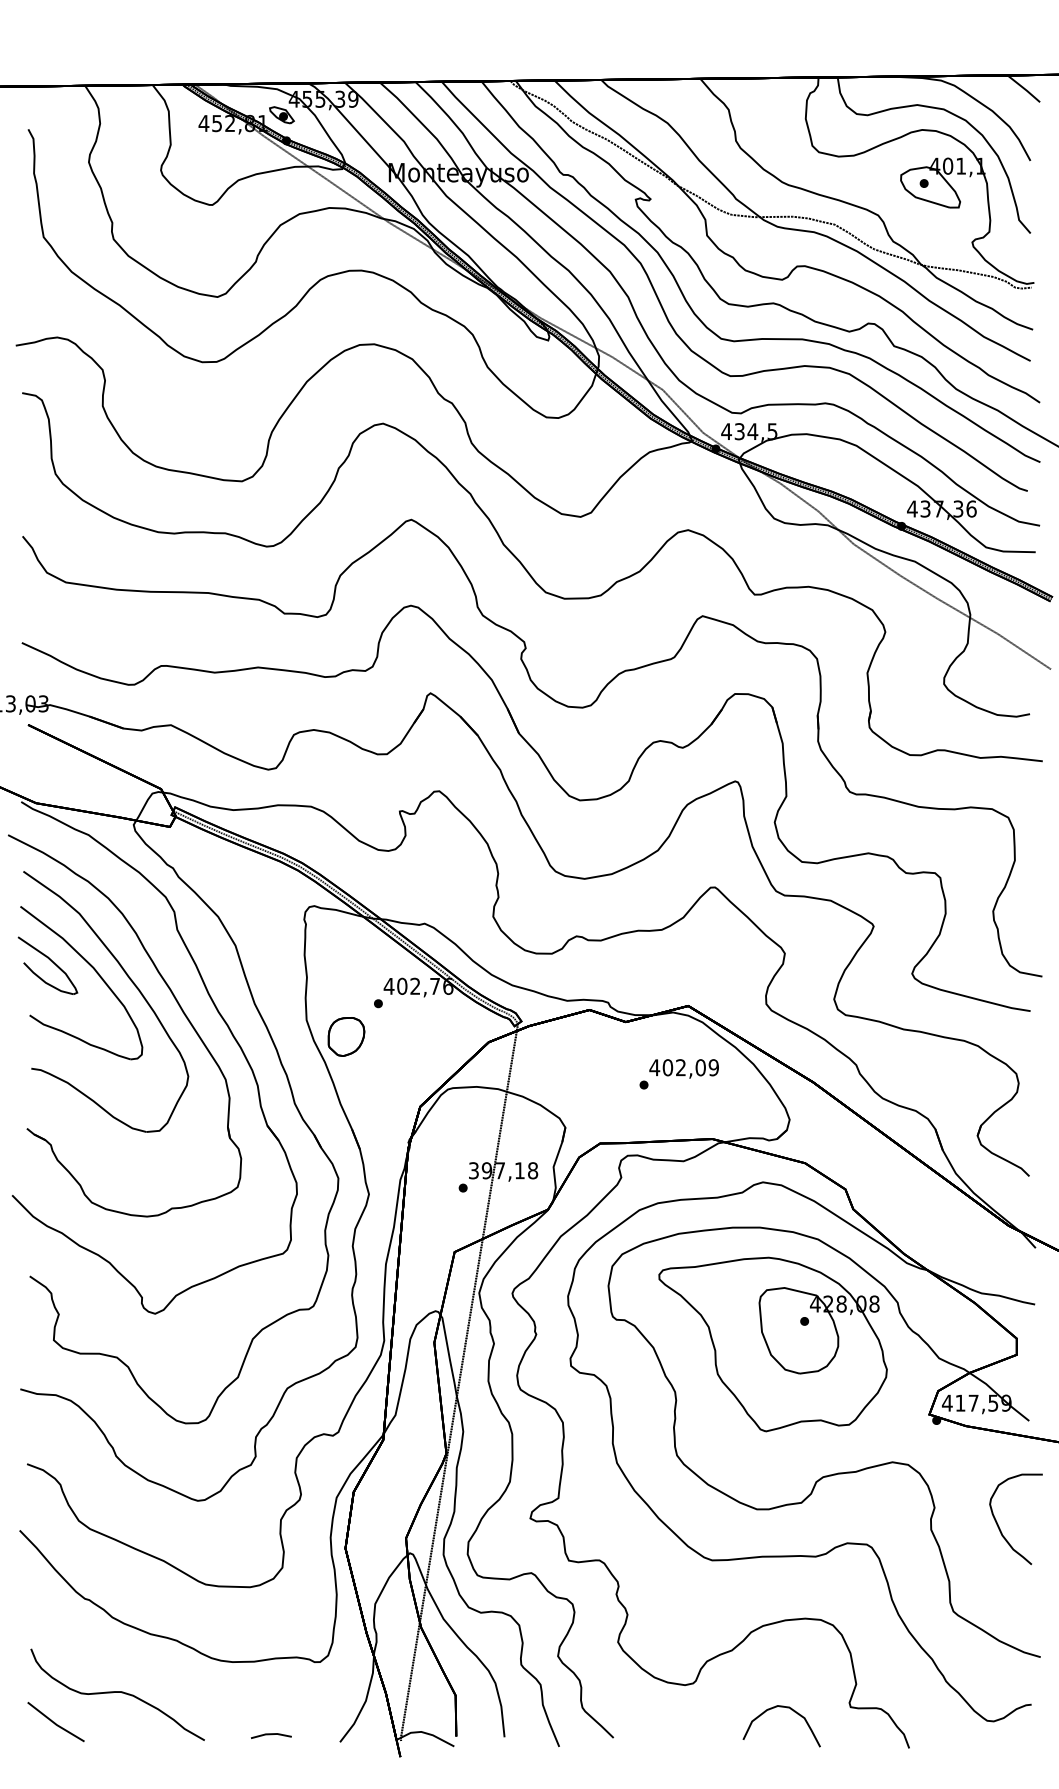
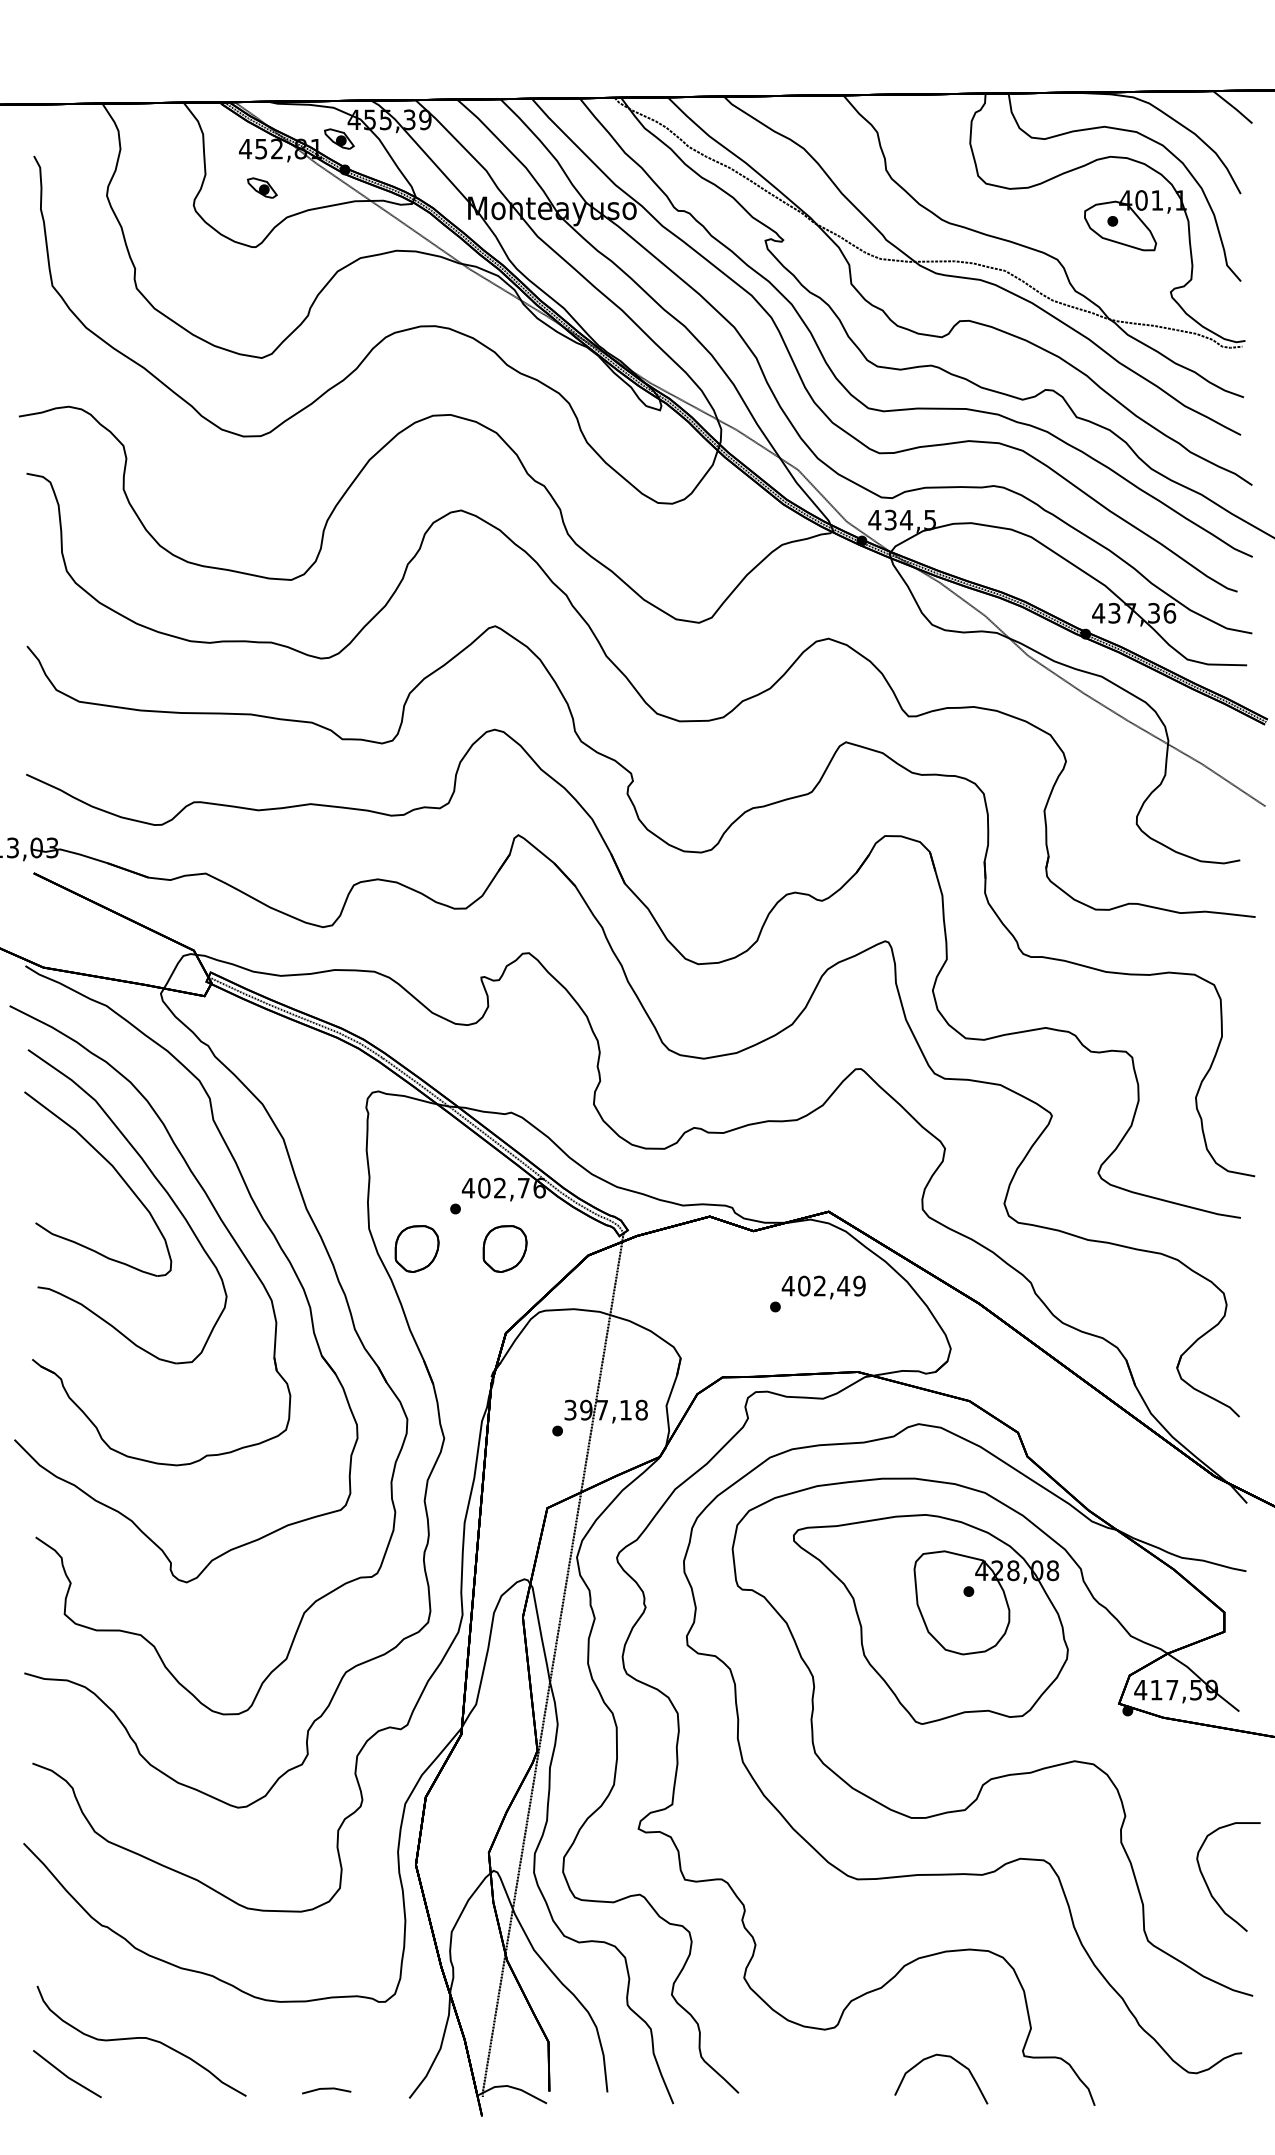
part: (218, 155) -> (262, 187), added
part: (51, 961) -> (61, 1158), removed
part: (419, 1036) -> (504, 1248), added
text: (700, 1067) -> (843, 1285), 402,09 -> 402,49
curve: (999, 1526) -> (1208, 1885), moved

